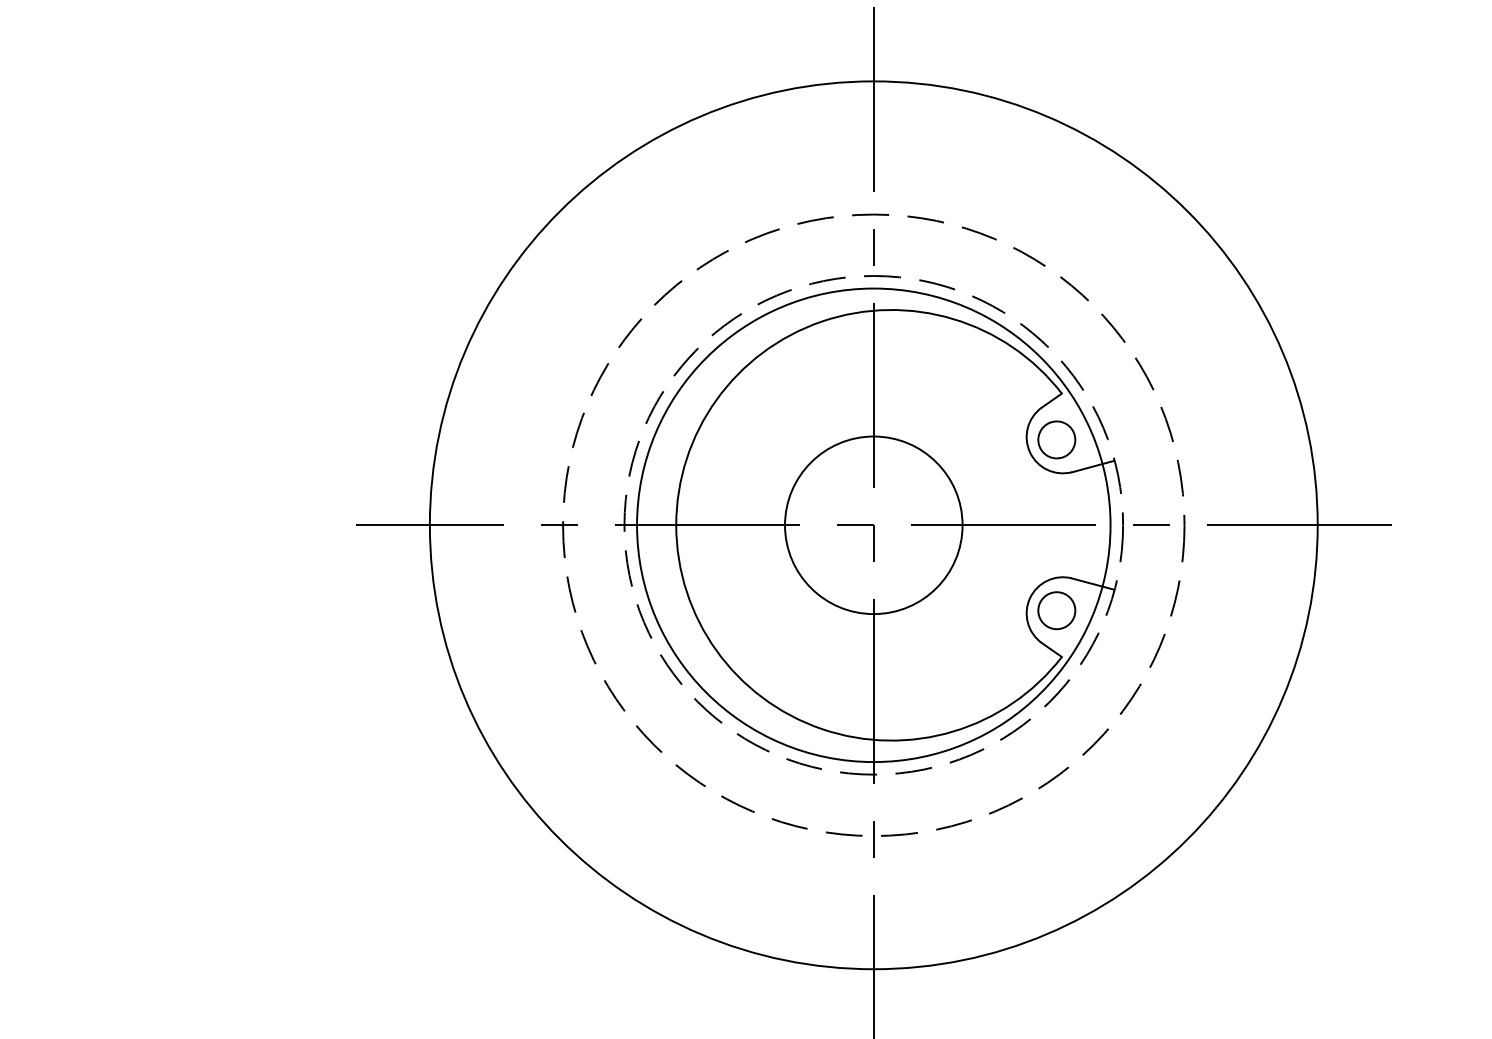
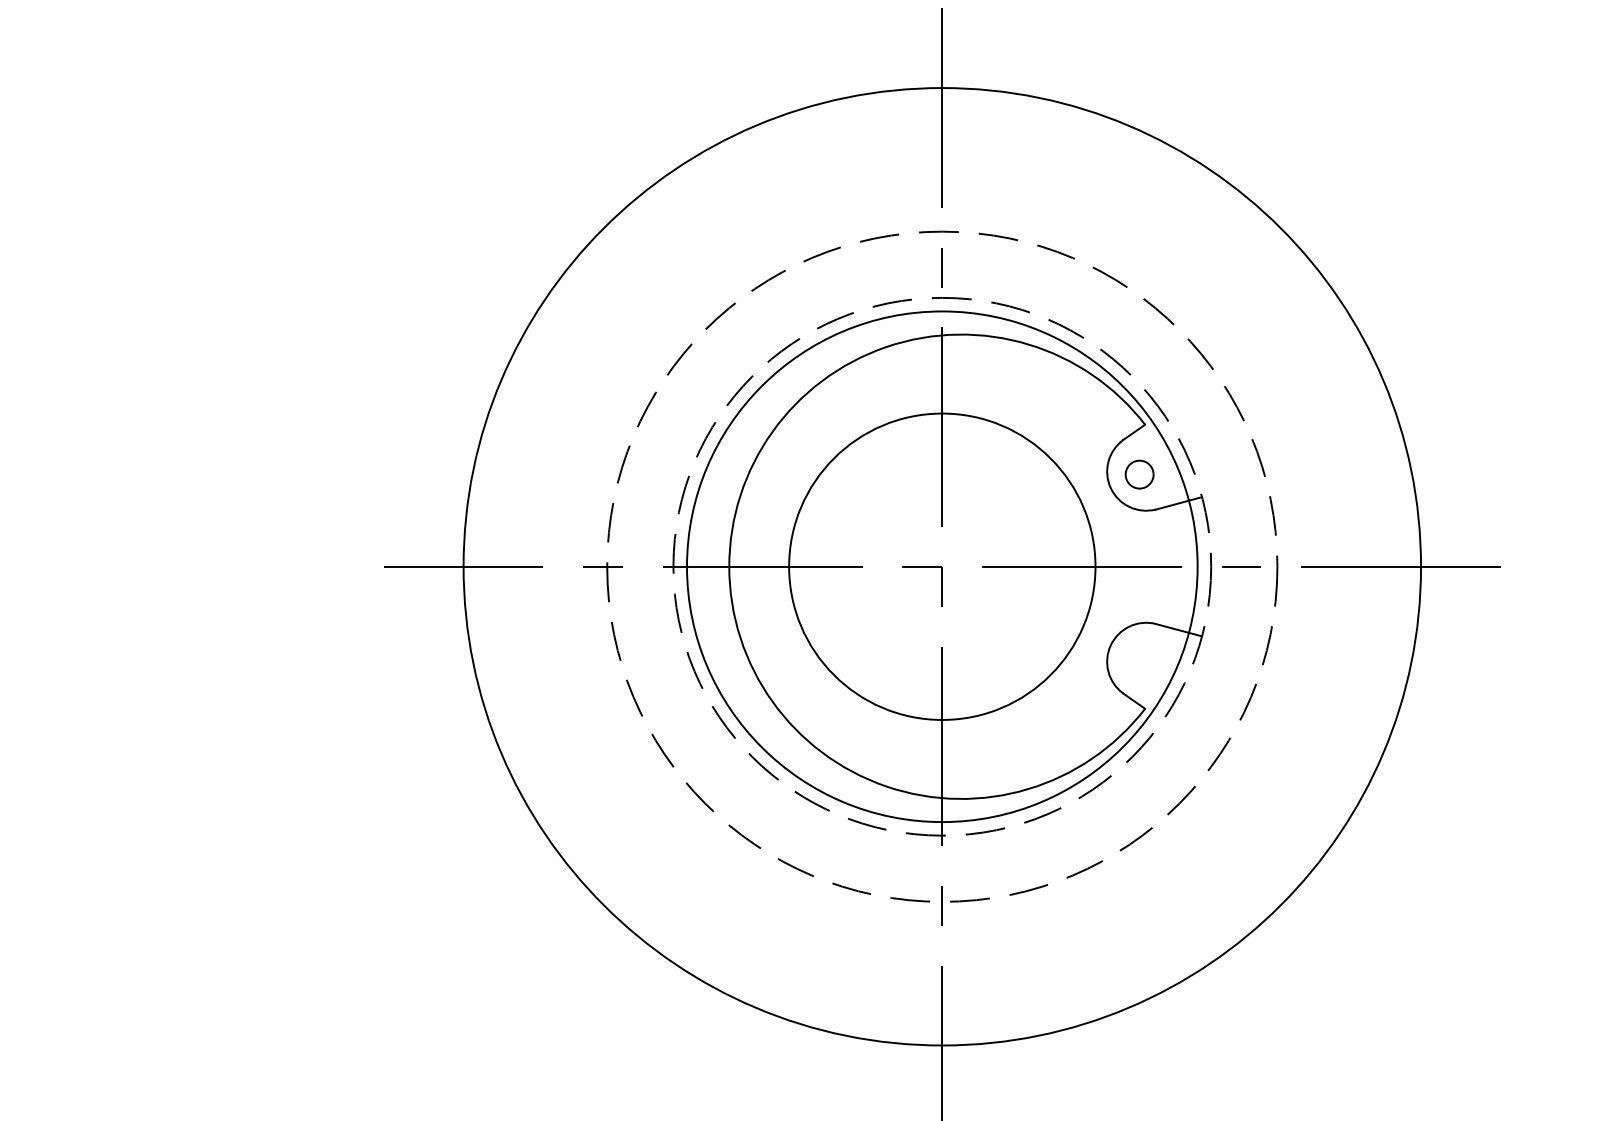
circle: (1056, 439) -> (1139, 474), size x0.7
circle: (873, 525) -> (942, 566), size x1.6
circle: (1056, 610) -> (1139, 658), removed

